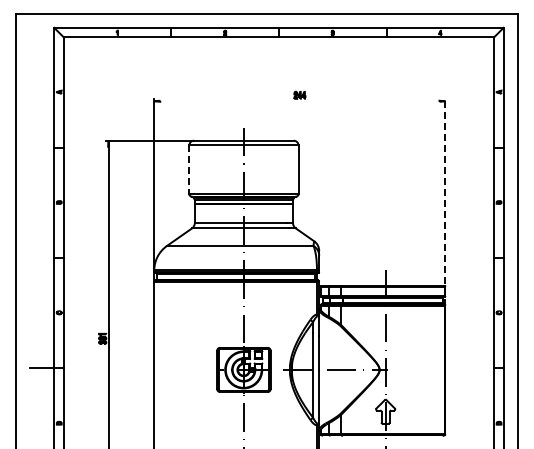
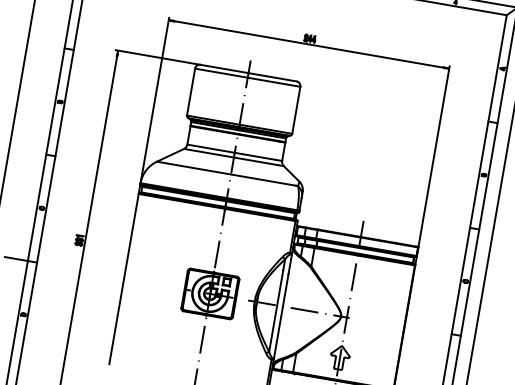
line: (299, 101) -> (308, 44), added
line: (189, 170) -> (191, 92), dashed -> solid
line: (445, 201) -> (432, 165), dashed -> solid

